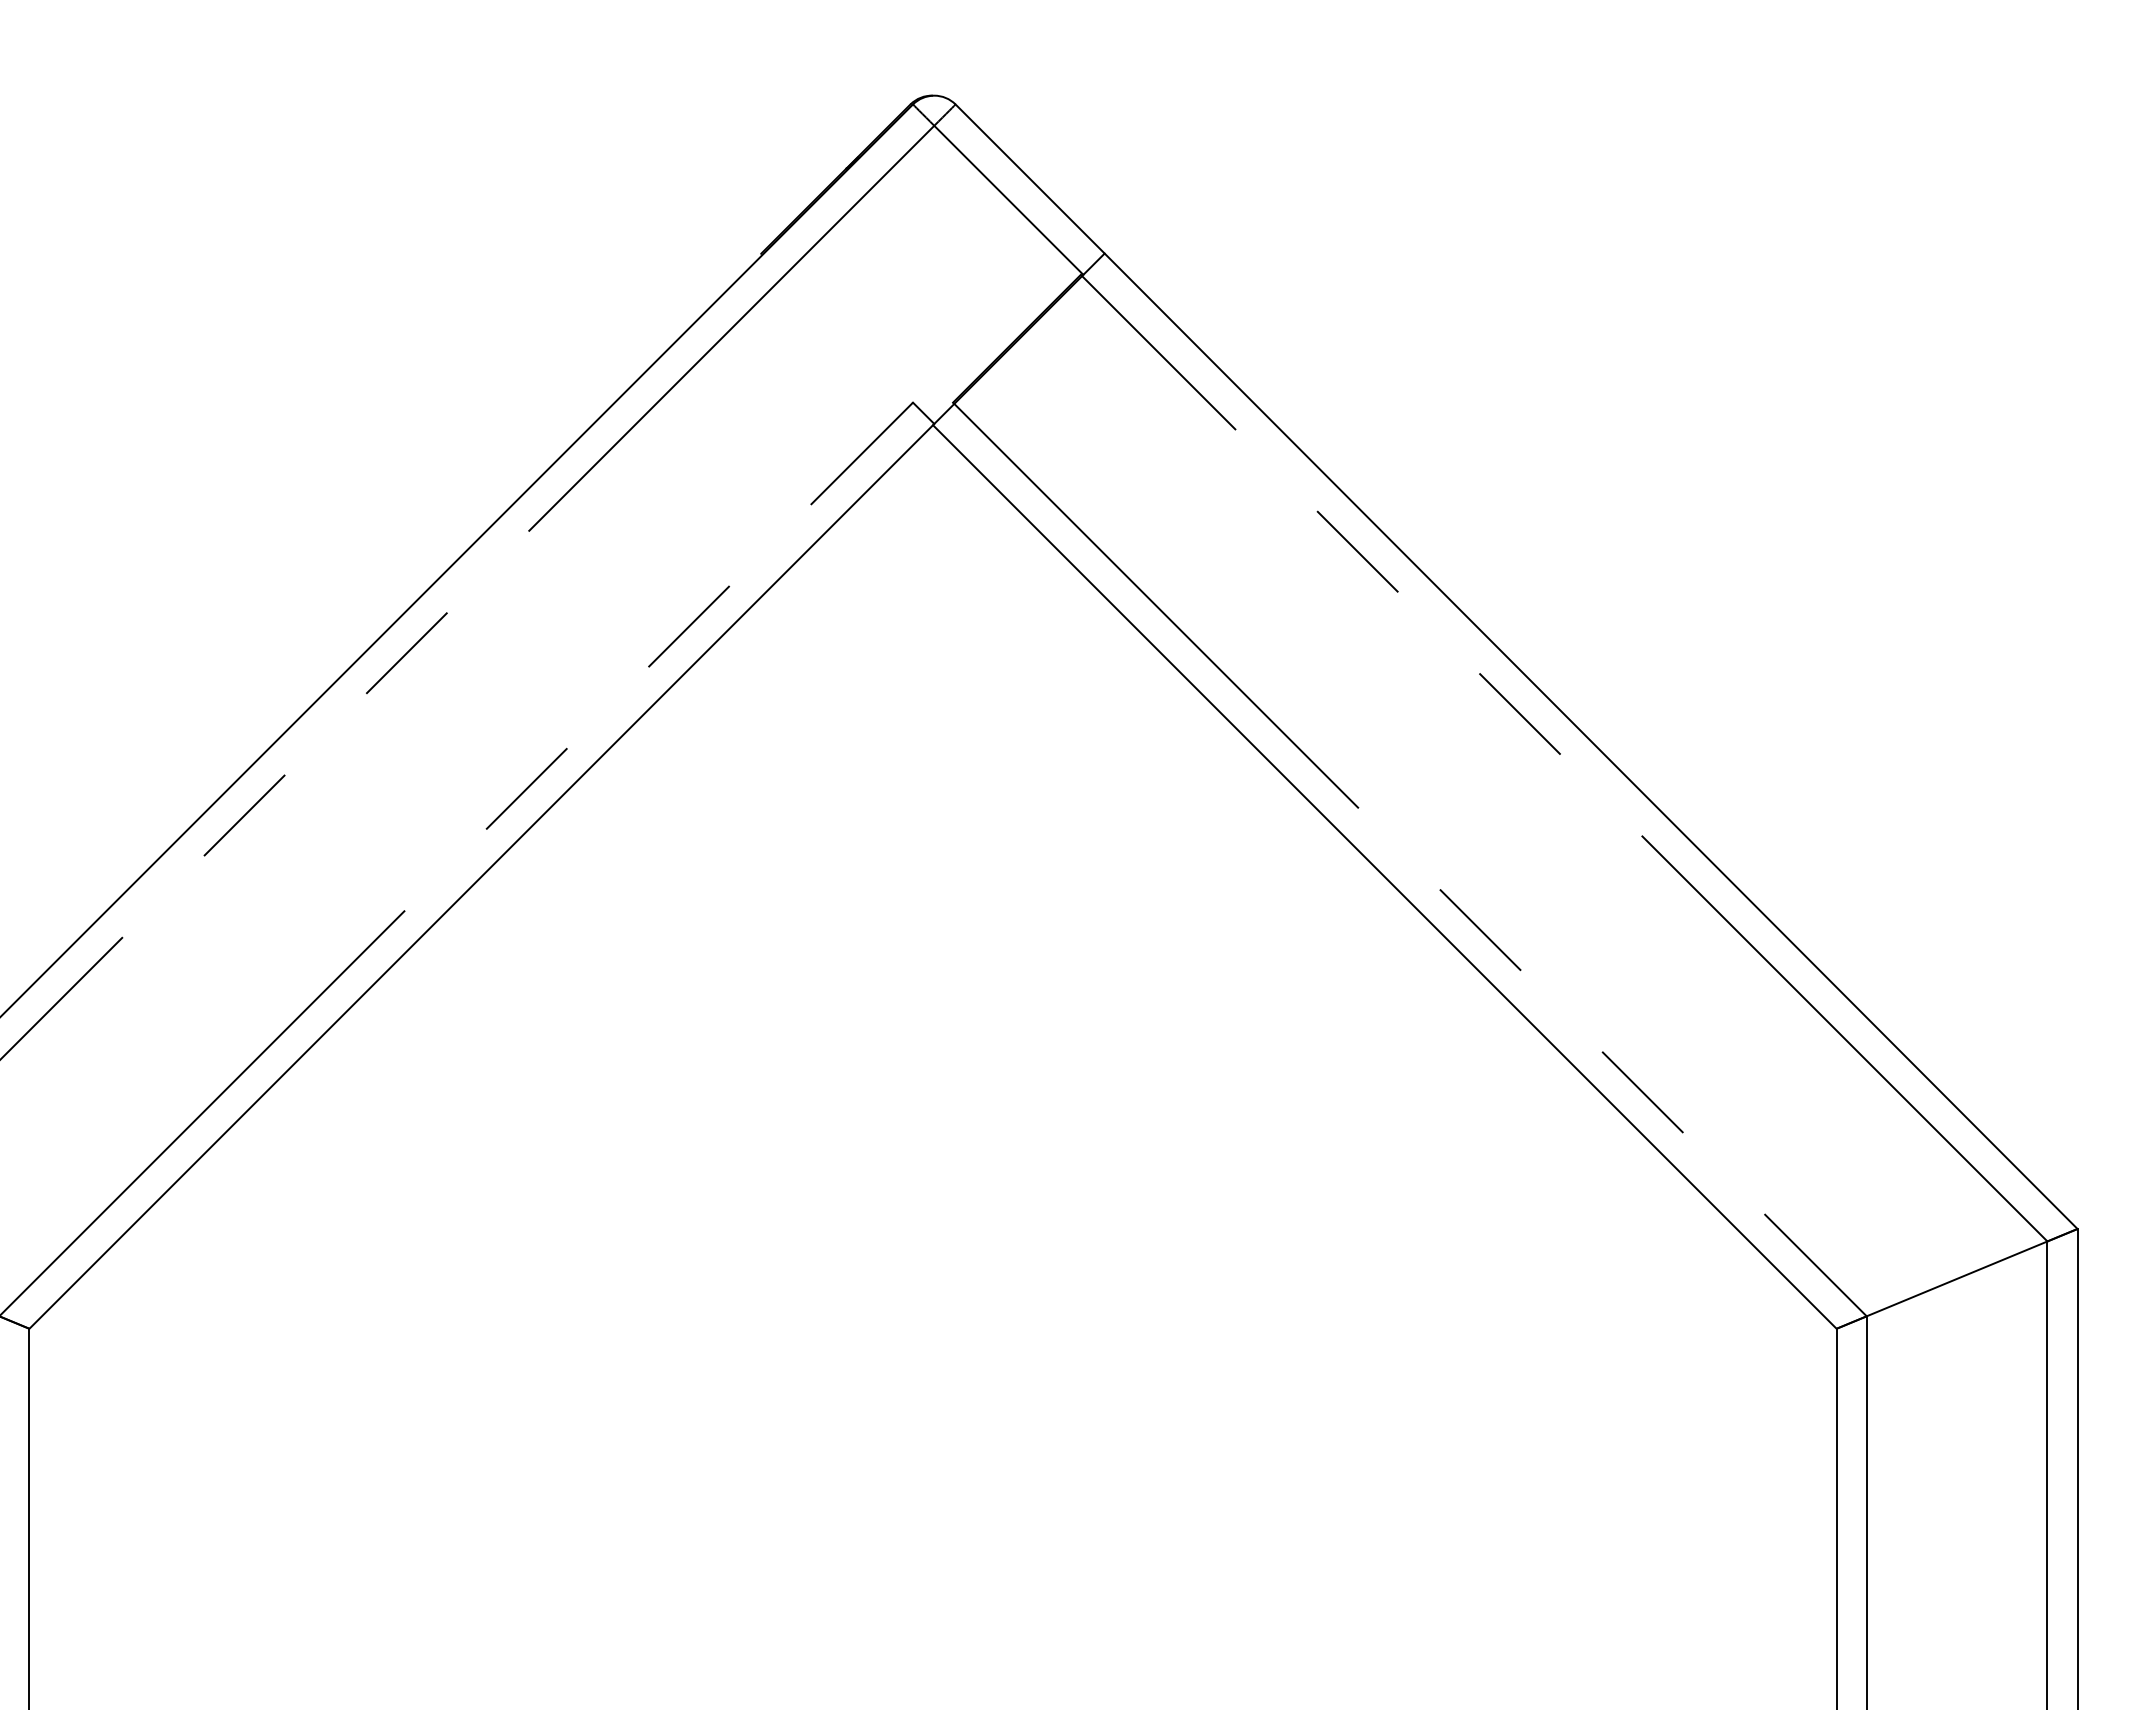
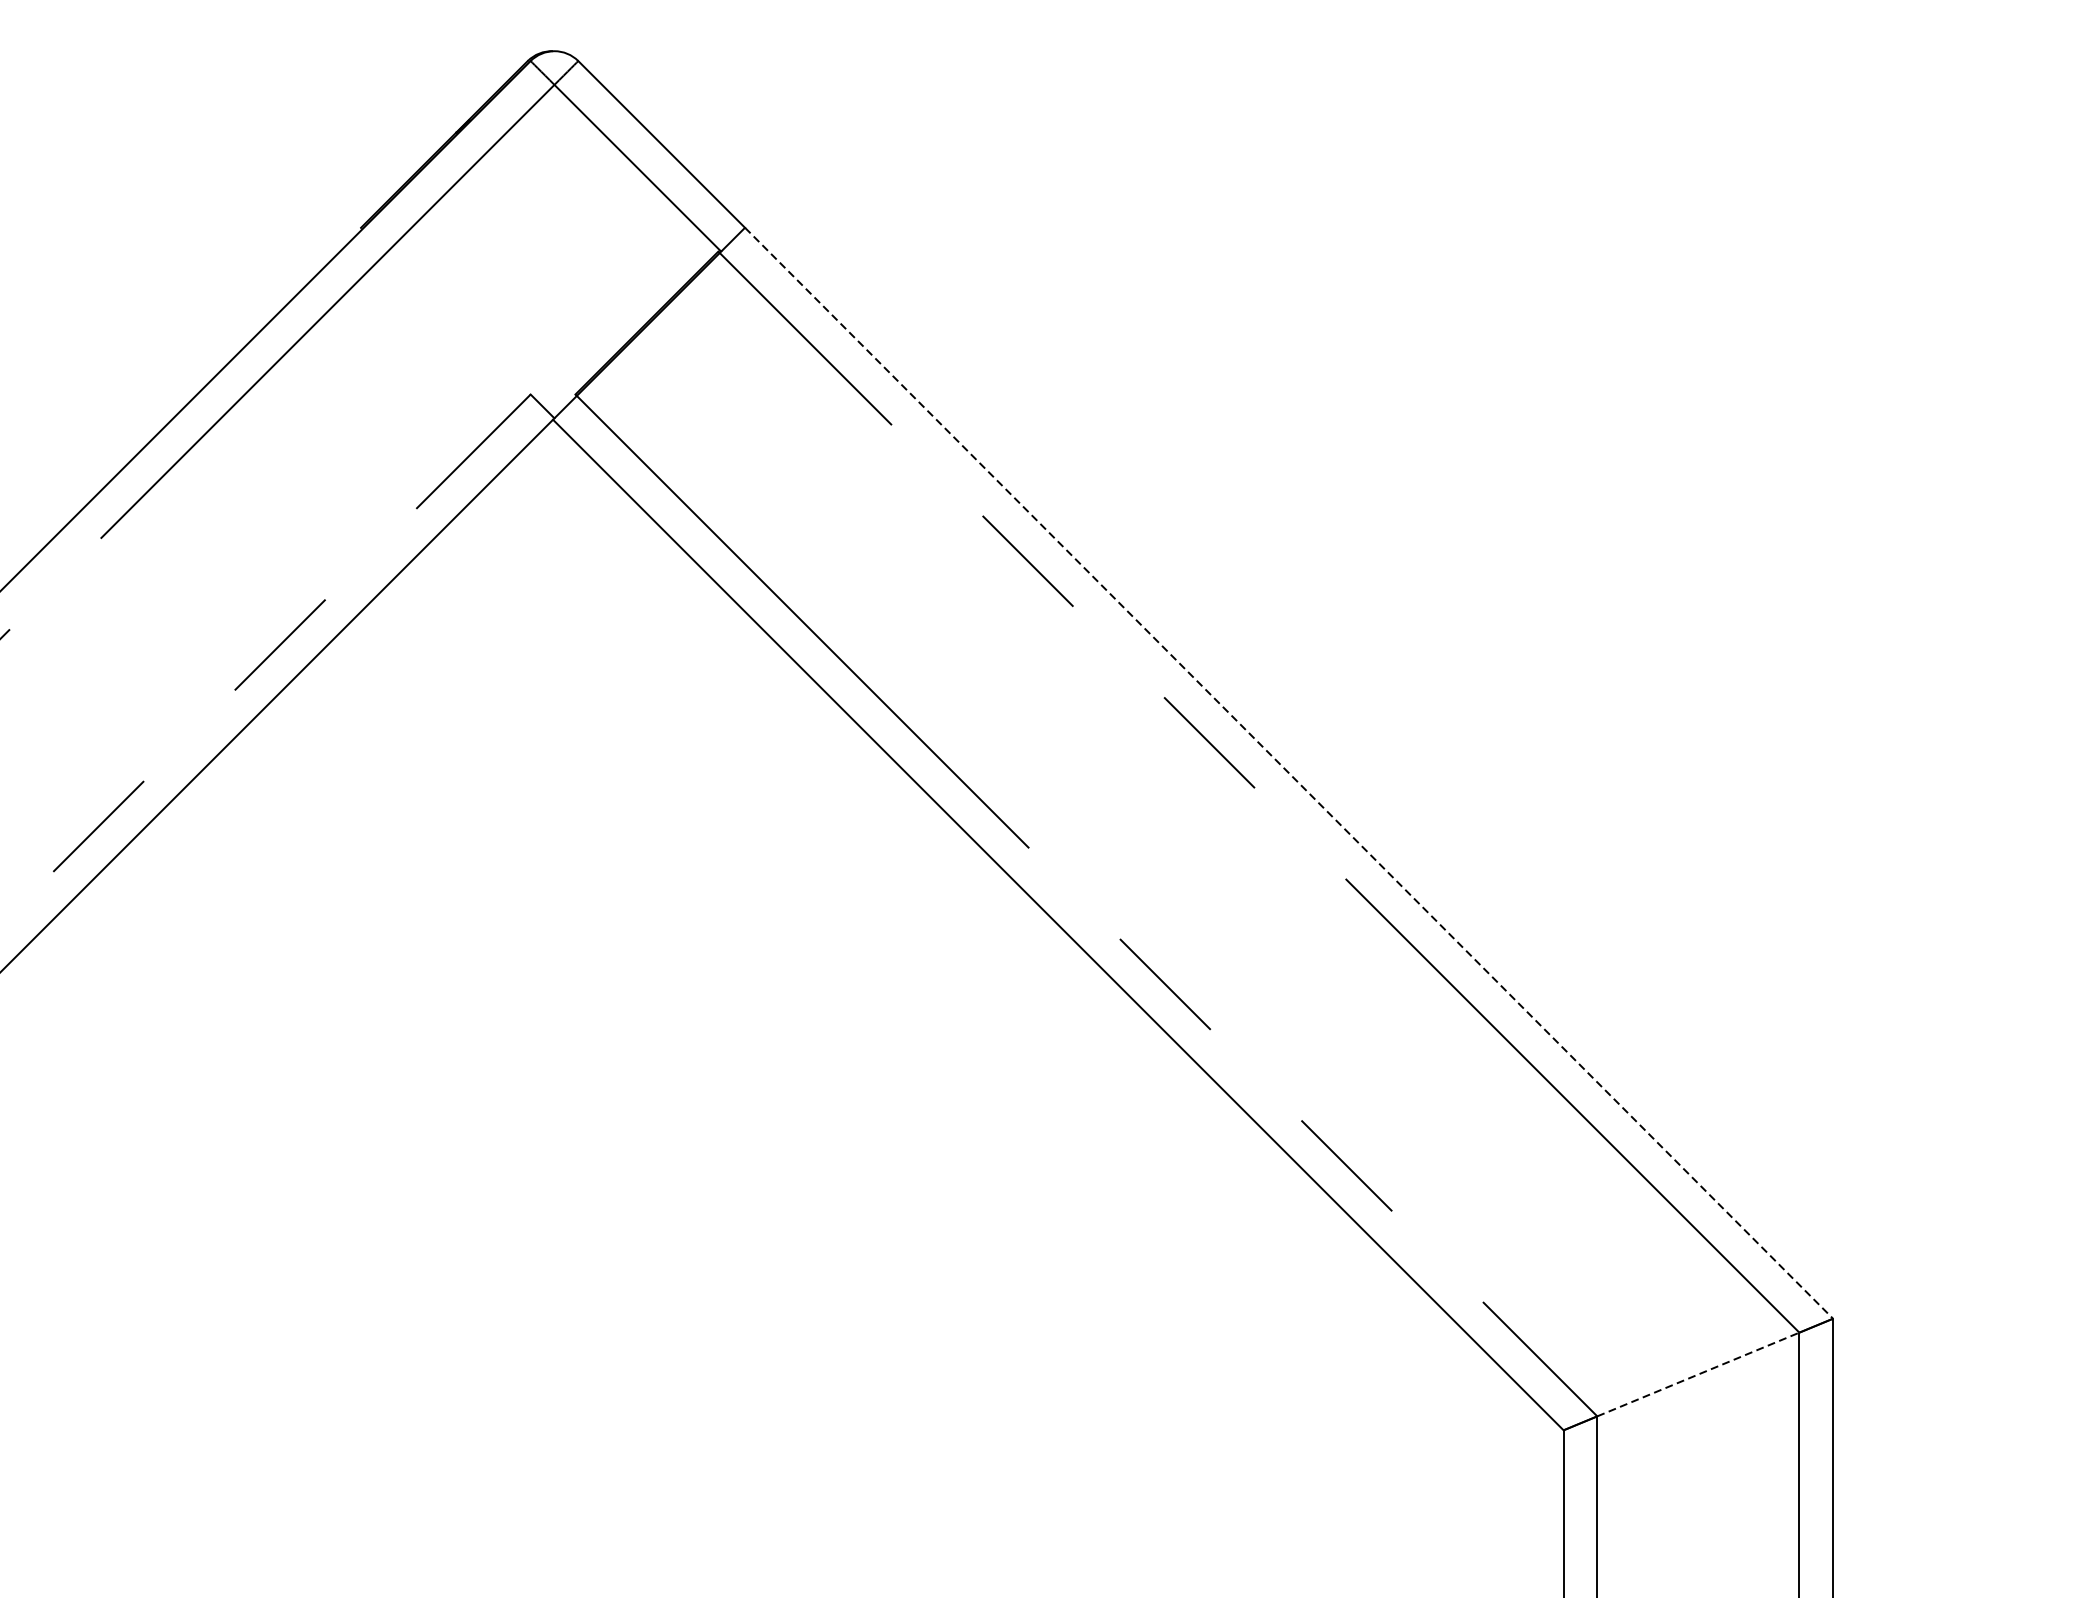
line: (1591, 741) -> (1289, 773), solid -> dashed
line: (1957, 1278) -> (1698, 1374), solid -> dashed

